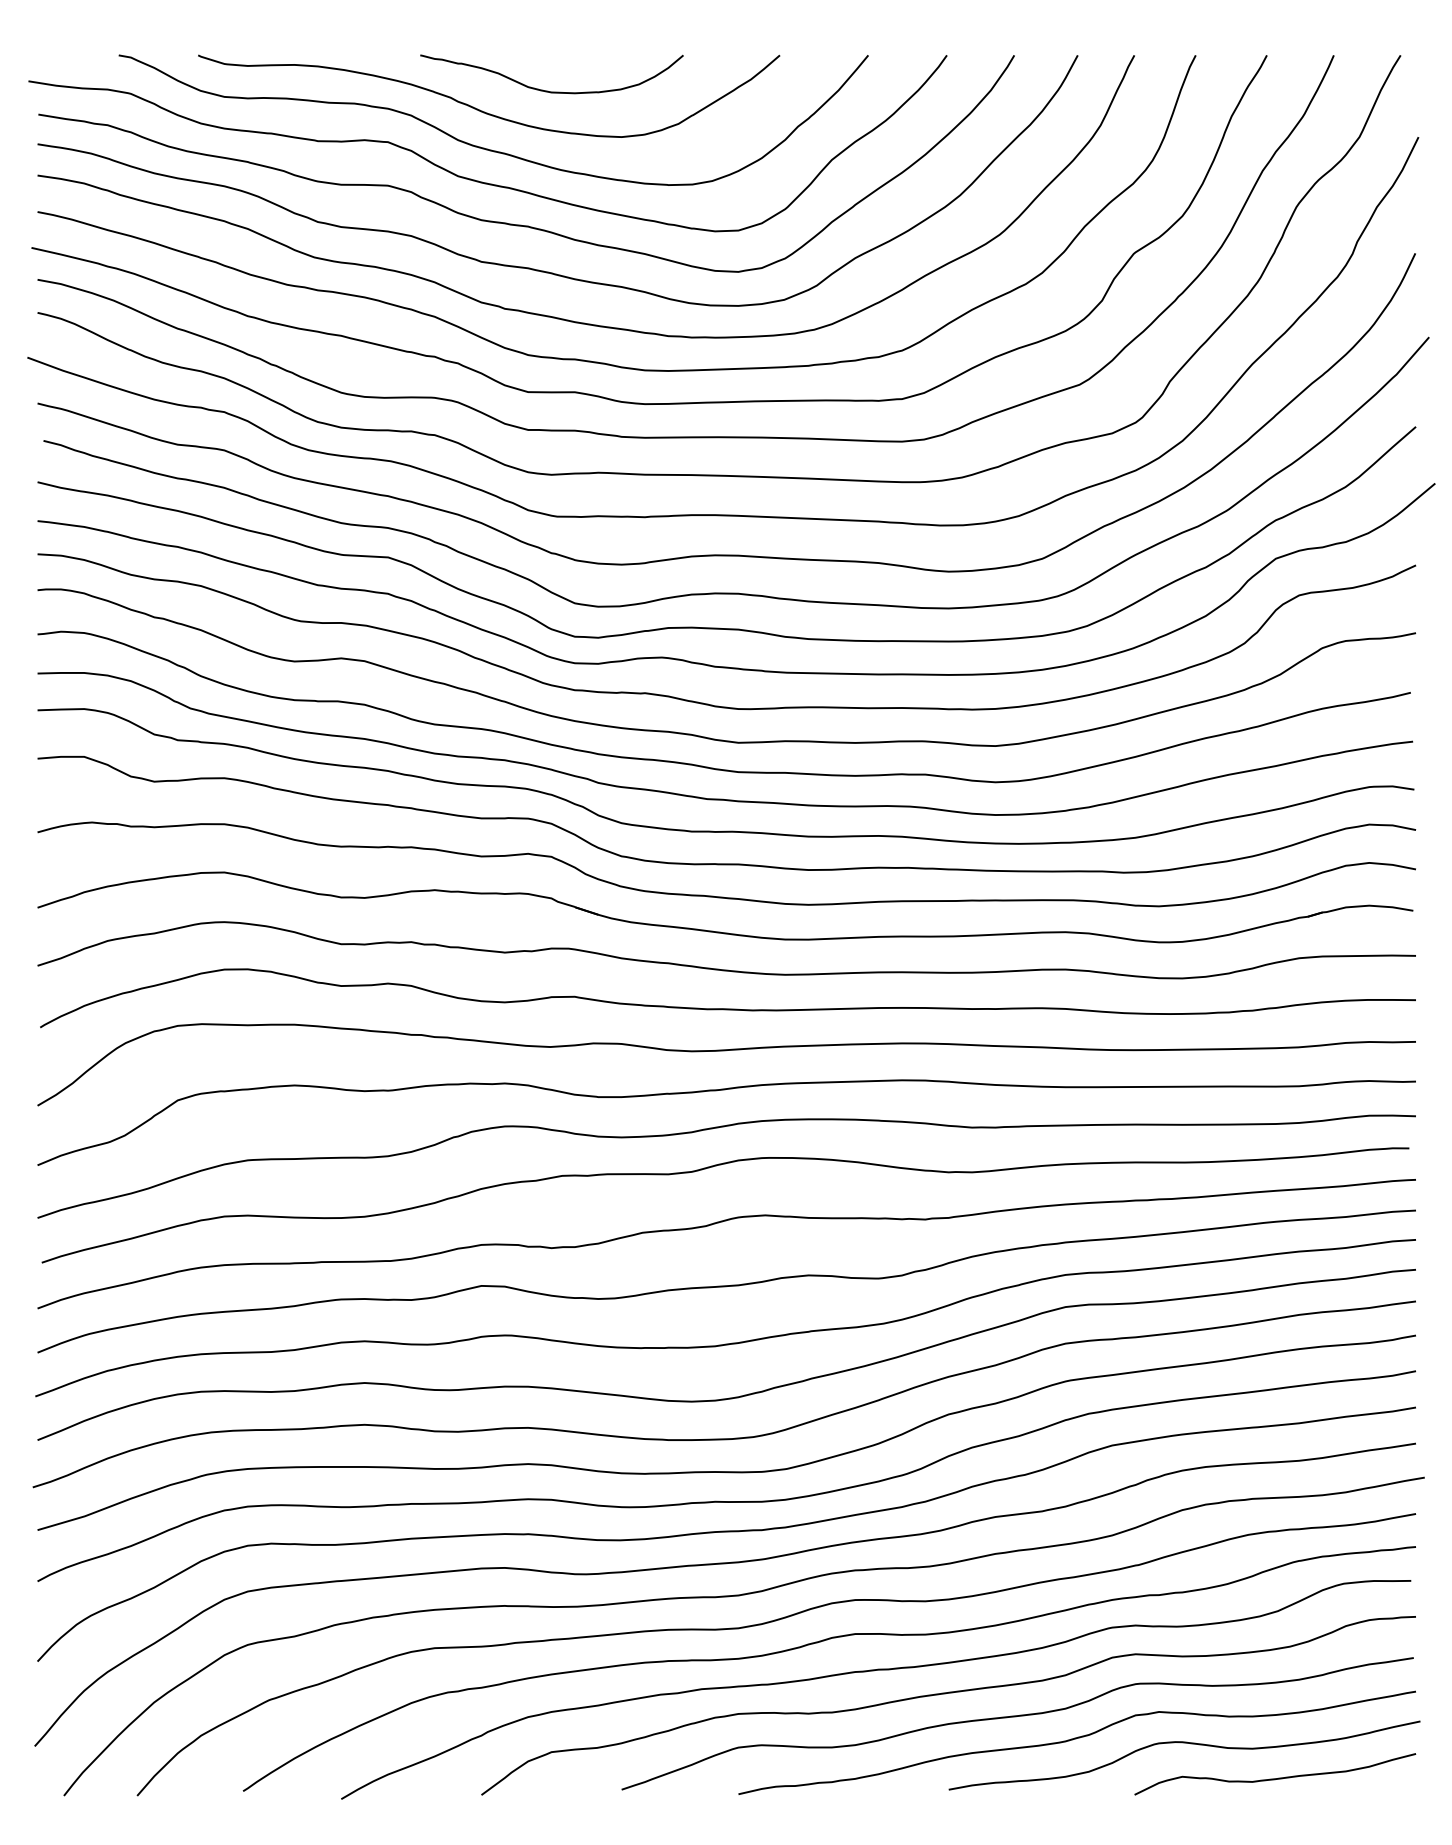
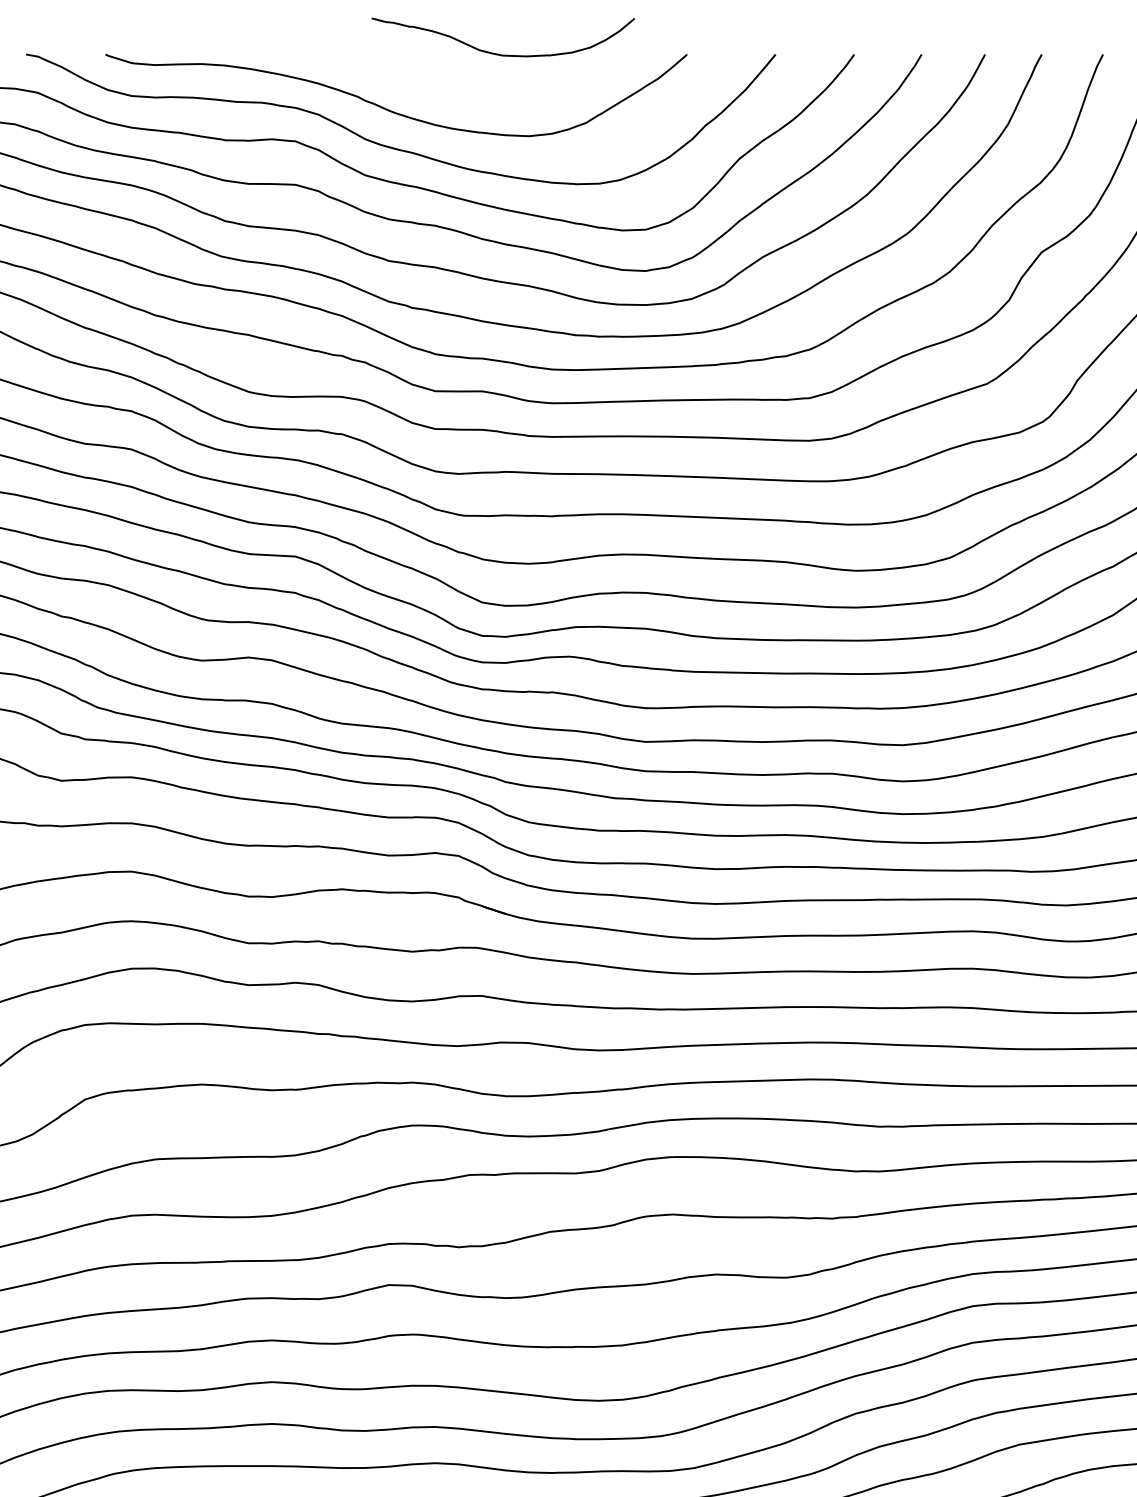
curve: (547, 90) -> (498, 53), moved

